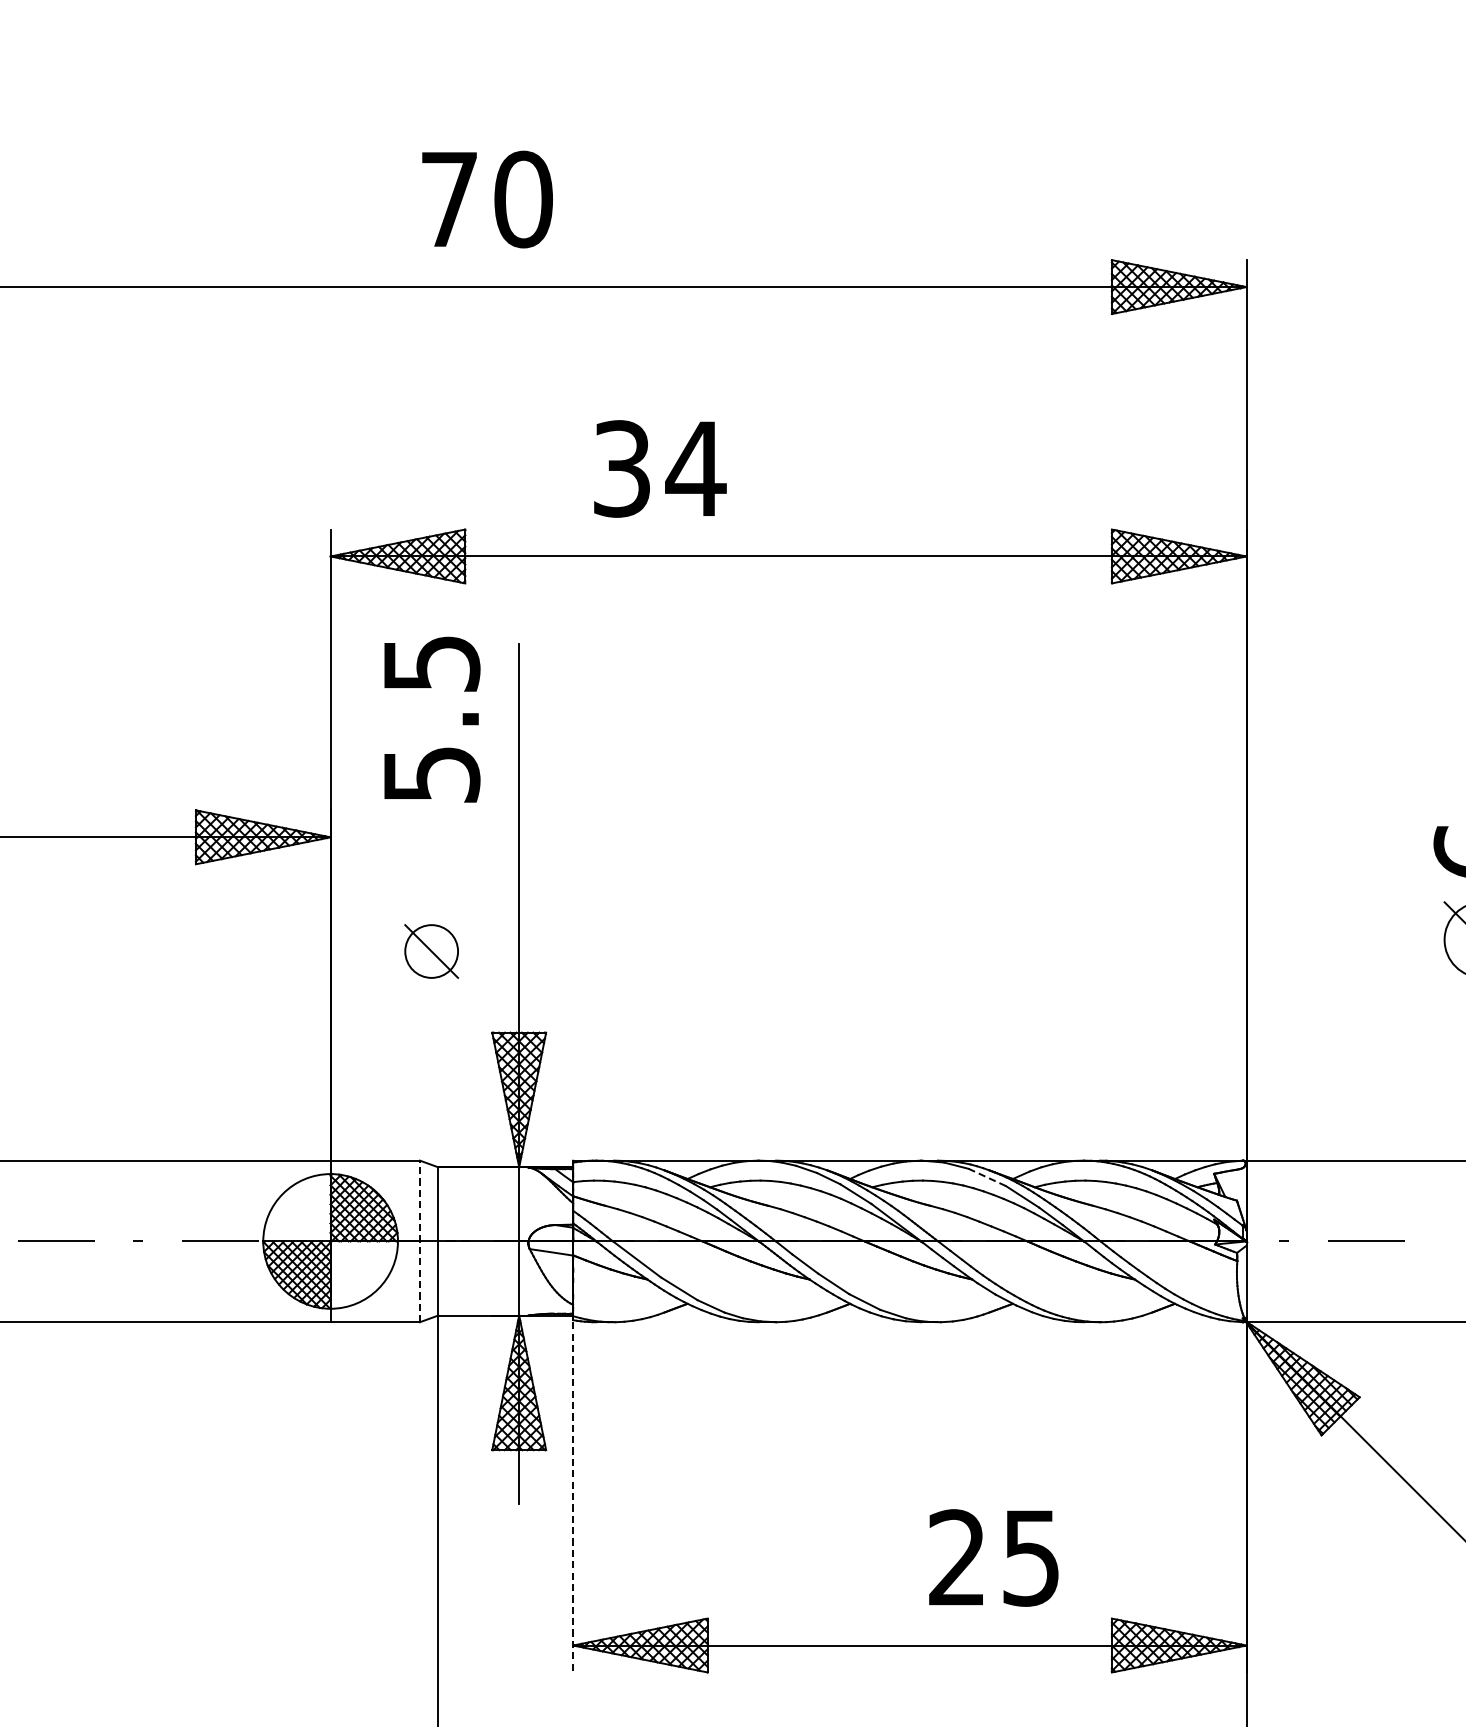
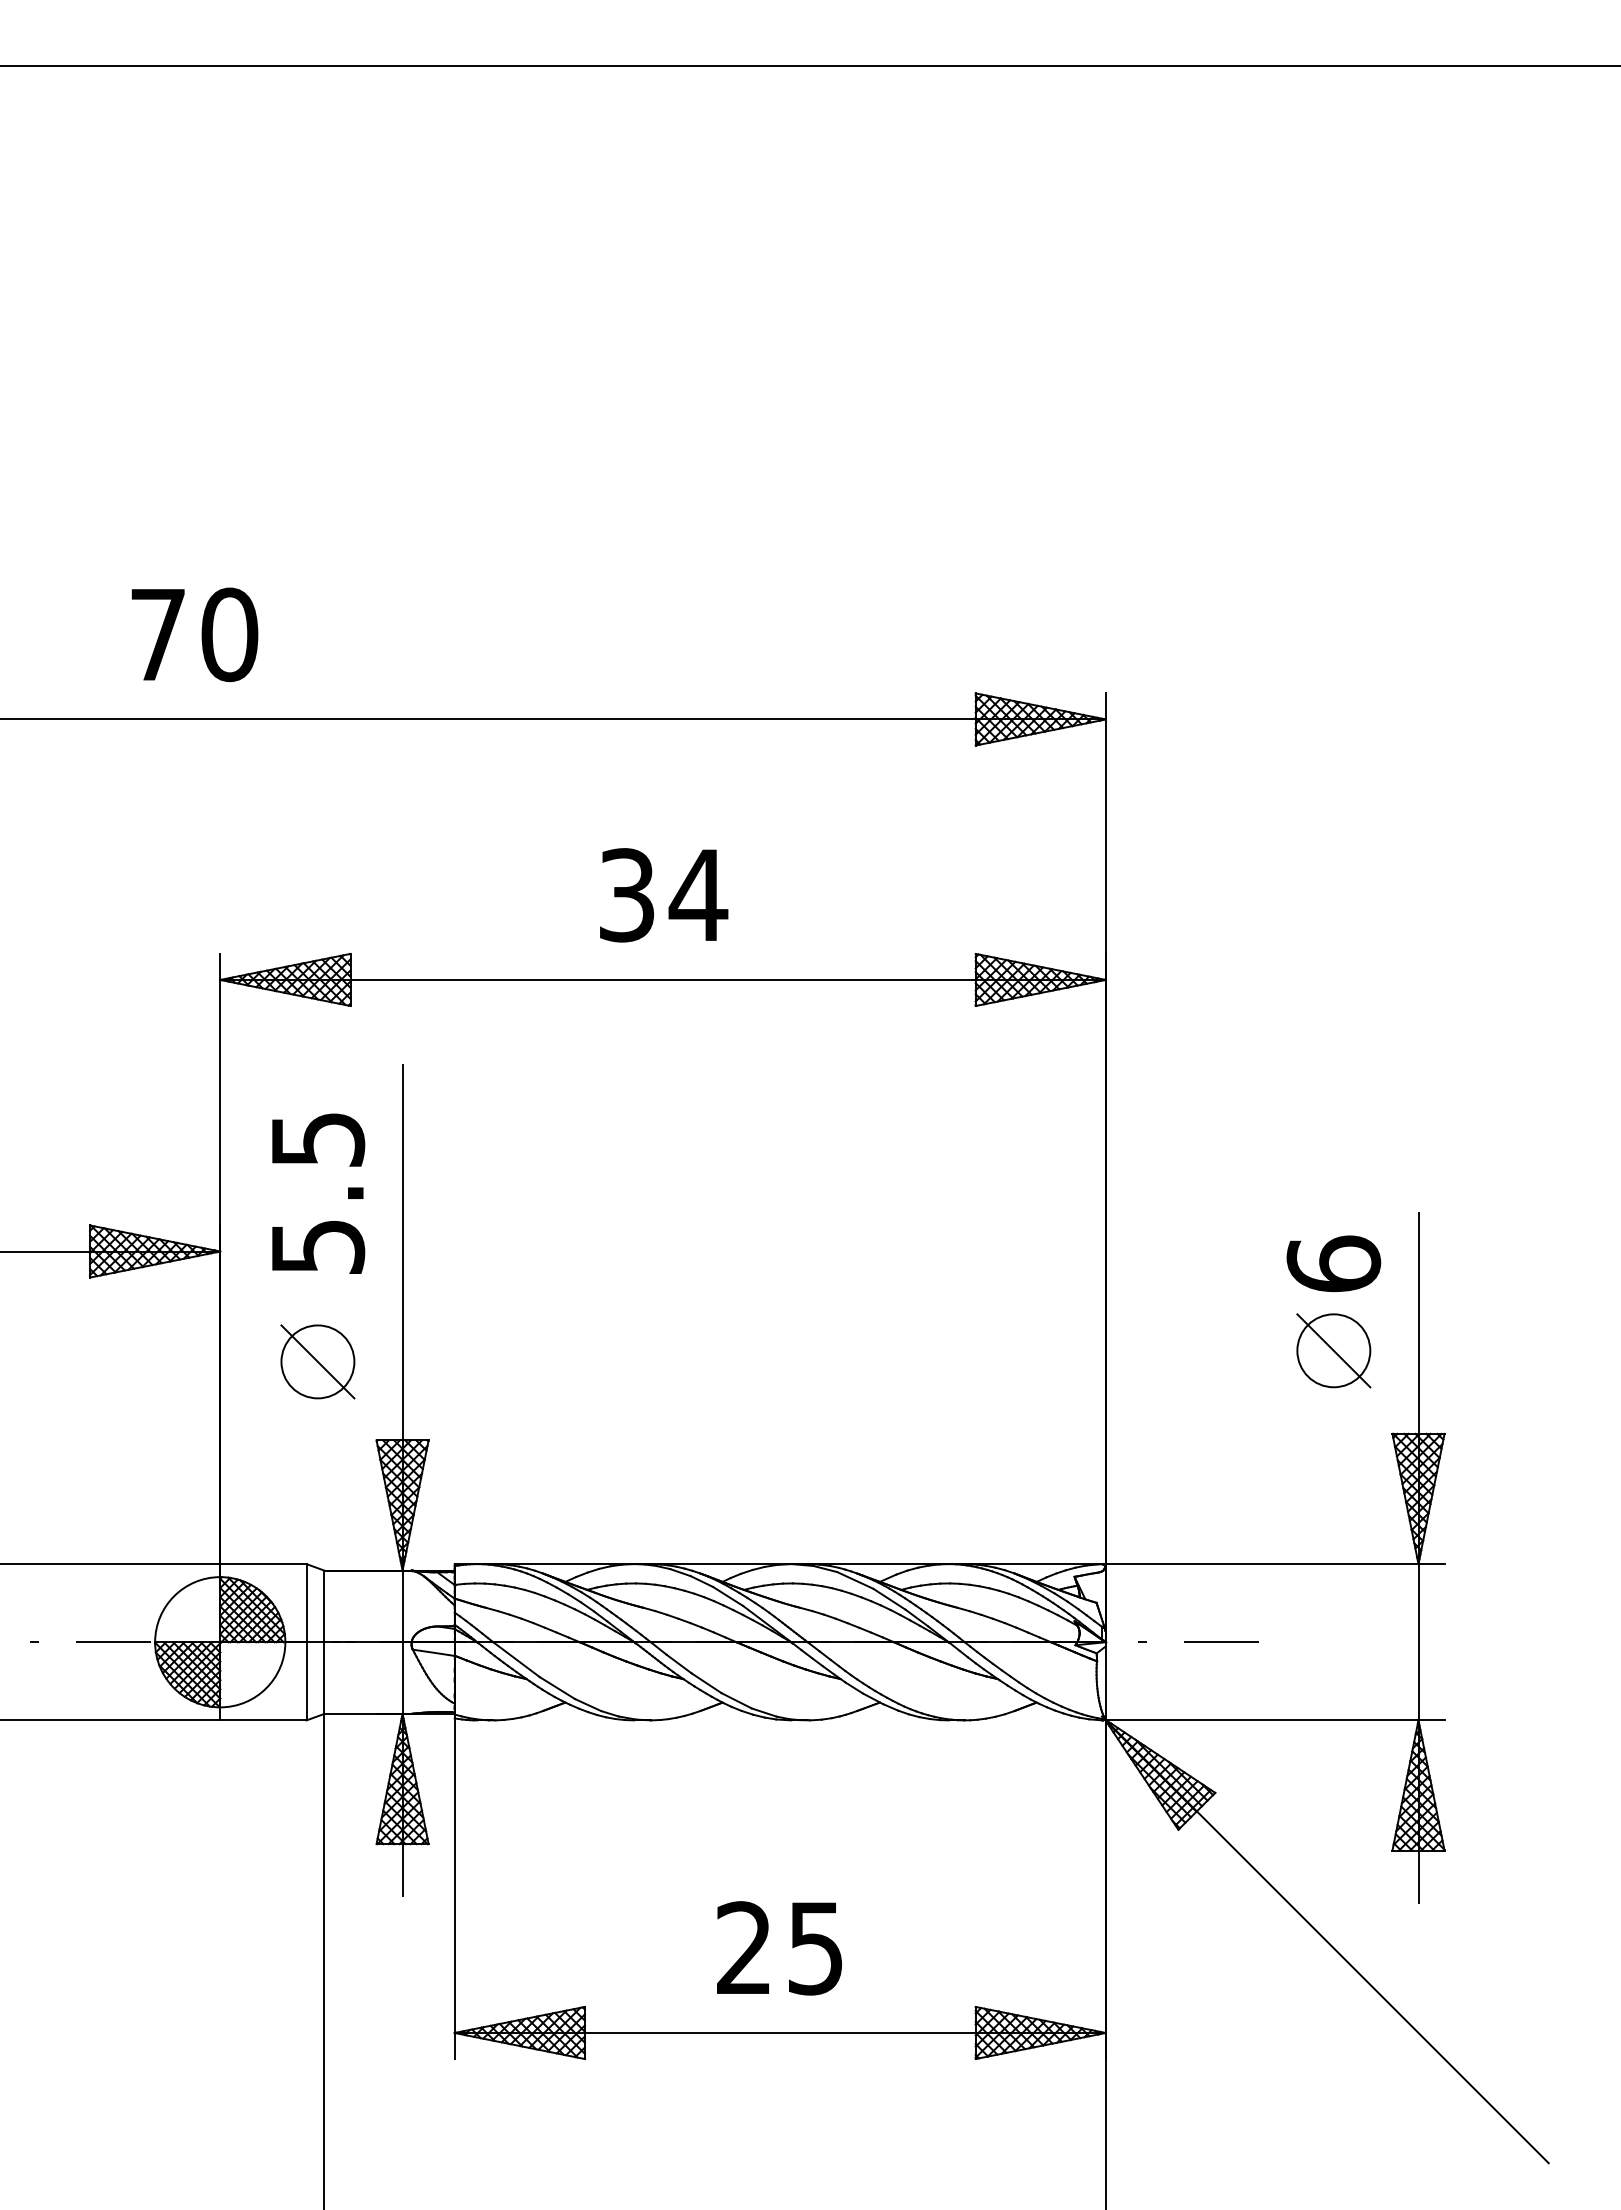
text: (487, 199) -> (194, 634), moved
text: (660, 469) -> (664, 895), moved
text: (432, 719) -> (318, 1193), moved
part: (431, 951) -> (317, 1361), size x1.43
line: (987, 1177) -> (855, 1580), dashed -> solid
line: (419, 1240) -> (306, 1641), dashed -> solid
line: (572, 1498) -> (454, 1890), dashed -> solid
text: (993, 1558) -> (779, 1948), moved

